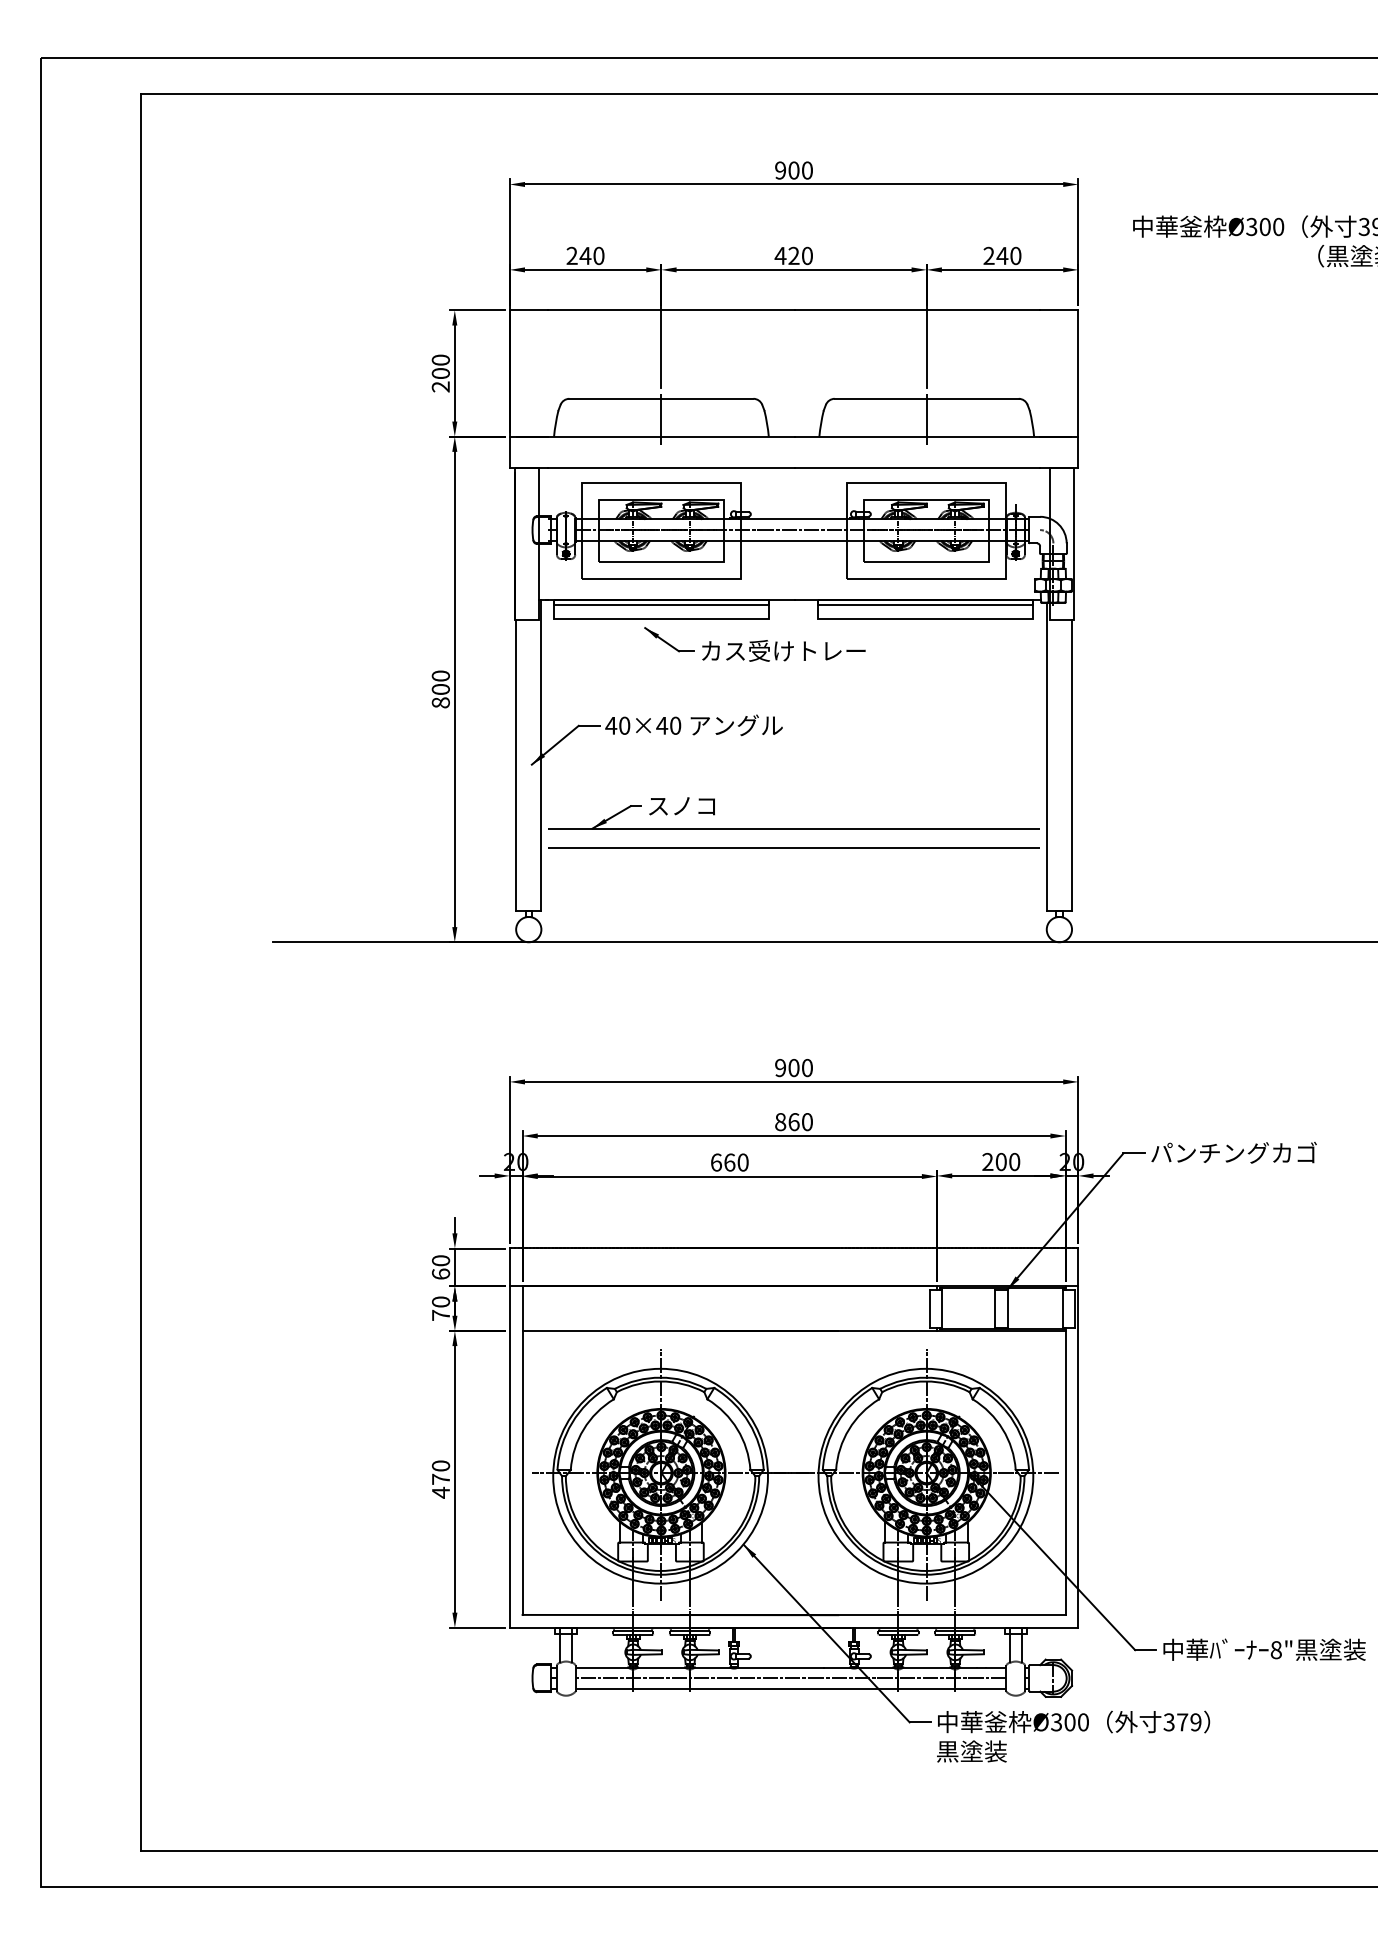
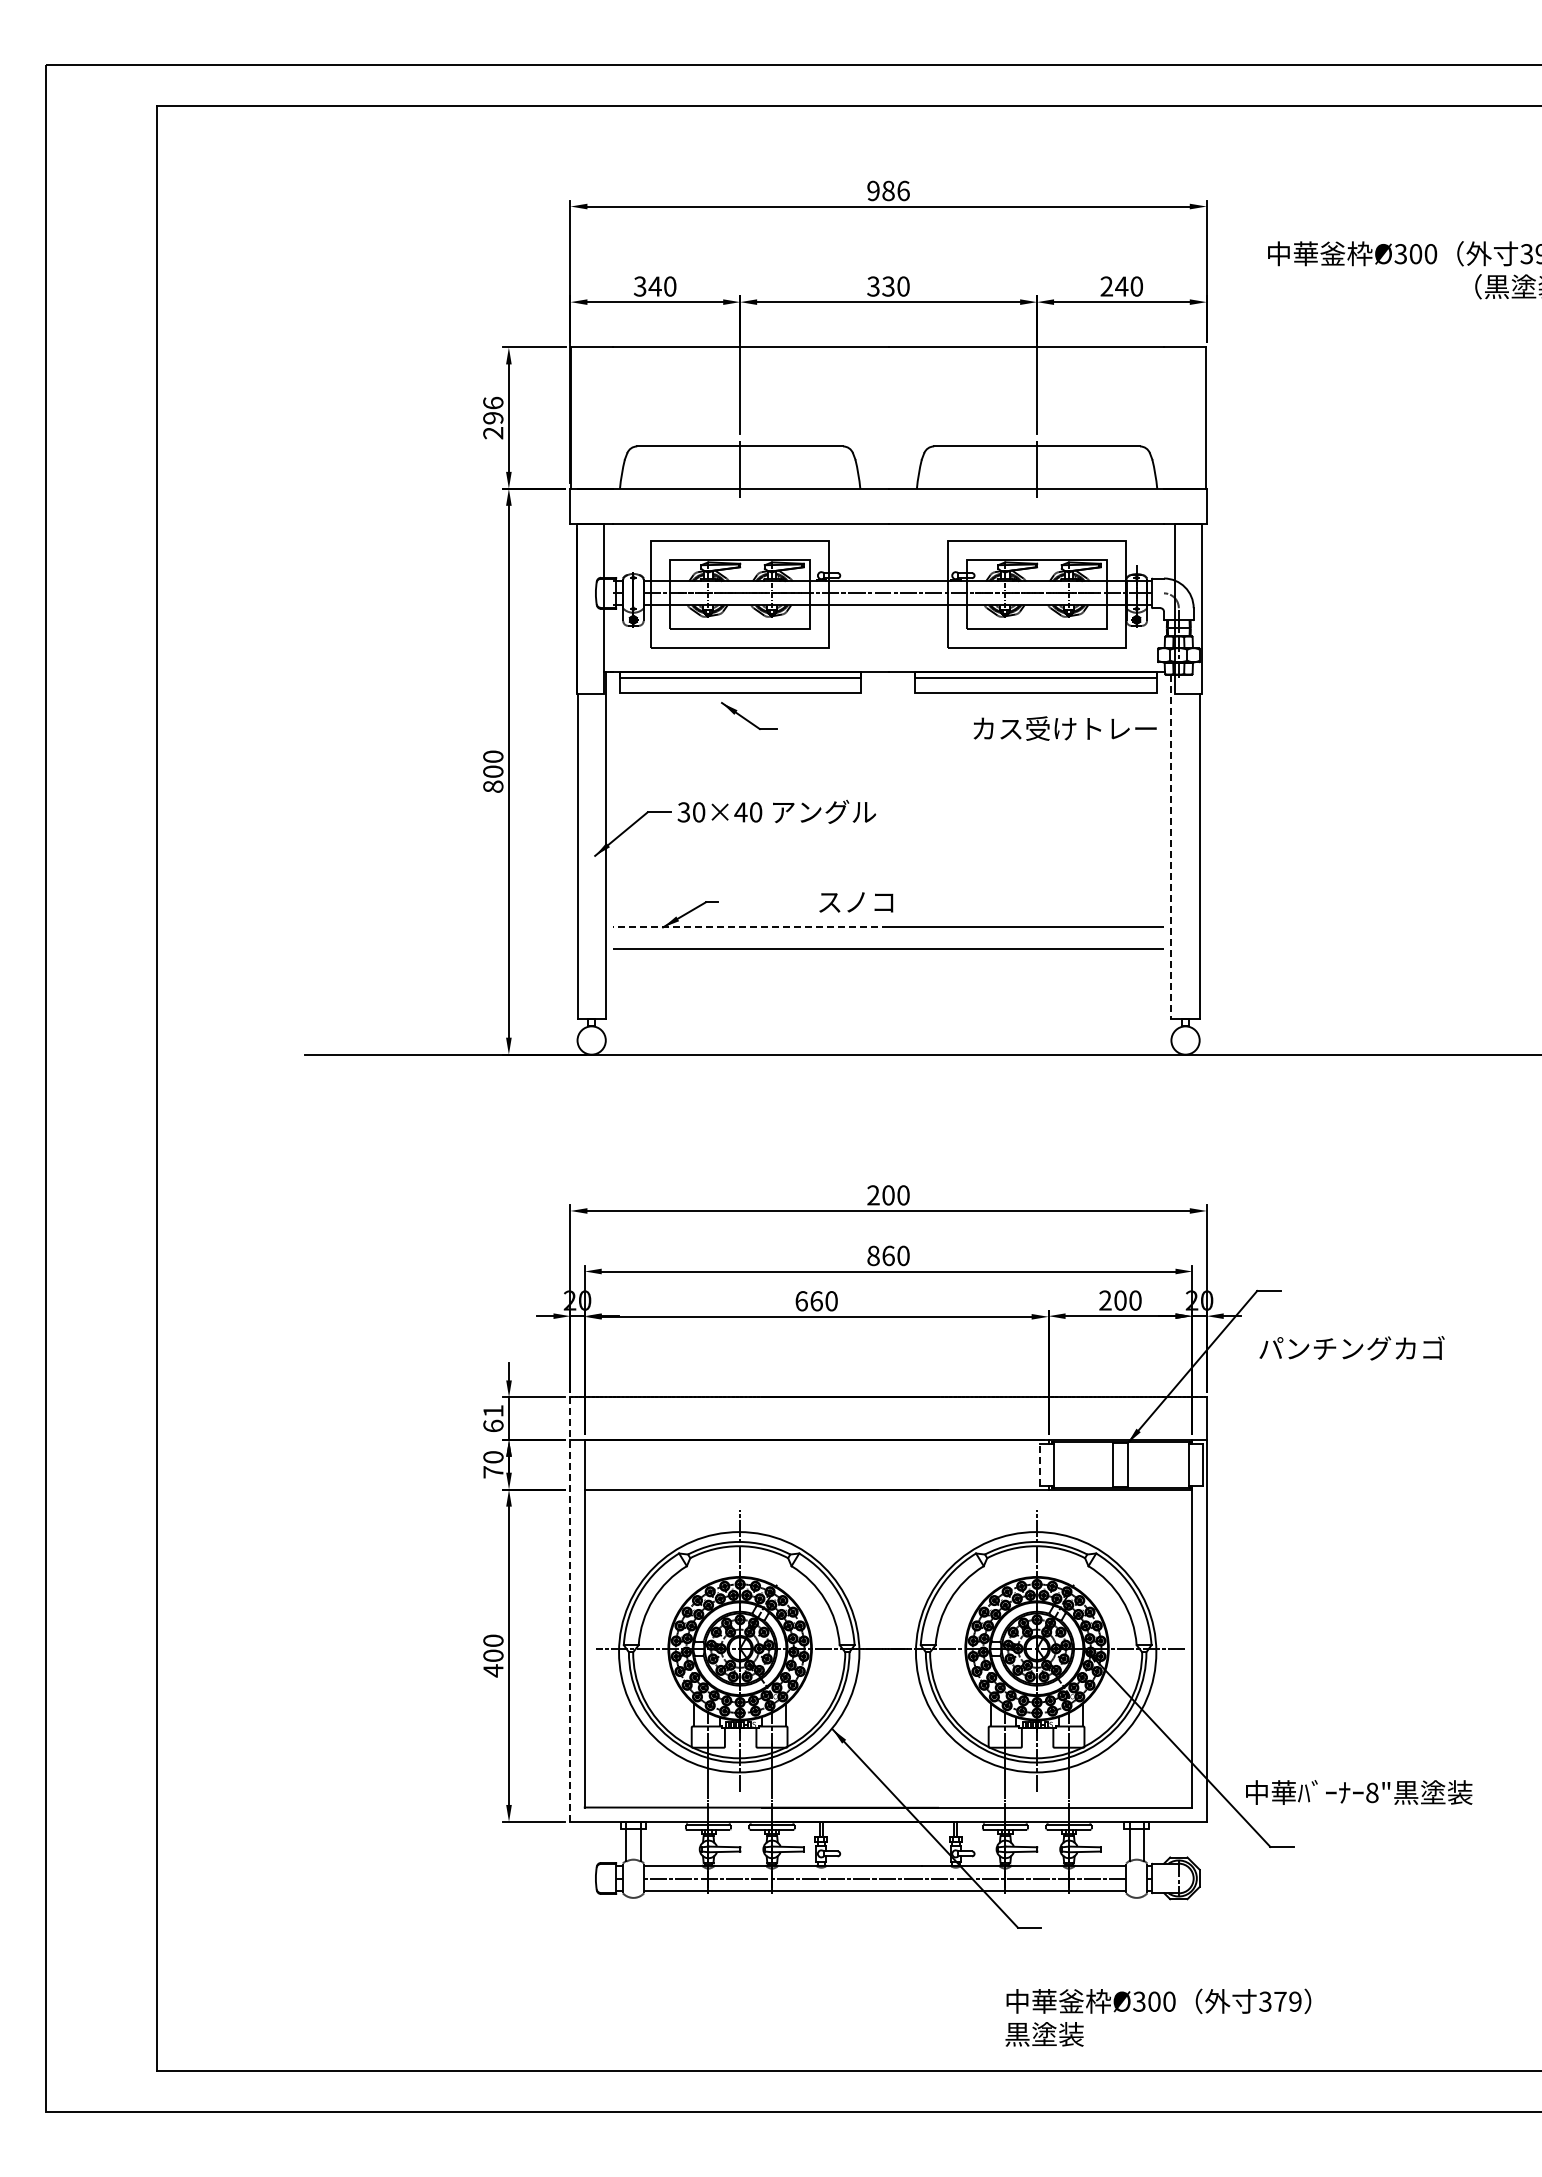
text: (800, 170) -> (895, 190), 900 -> 986
text: (571, 255) -> (639, 286), 240 -> 340
text: (786, 255) -> (880, 286), 420 -> 330
text: (441, 366) -> (493, 410), 200 -> 296
text: (783, 650) -> (1064, 728), moved
text: (610, 725) -> (683, 812), 40×40 -> 30×40
line: (1046, 757) -> (1171, 847), solid -> dashed
text: (682, 806) -> (856, 902), moved
line: (670, 828) -> (750, 927), solid -> dashed
text: (780, 1068) -> (873, 1195), 900 -> 200
text: (1233, 1152) -> (1351, 1348), moved
text: (441, 1261) -> (493, 1411), 60 -> 61
line: (929, 1308) -> (1040, 1464), solid -> dashed
line: (509, 1438) -> (570, 1610), solid -> dashed
text: (441, 1479) -> (493, 1655), 470 -> 400
text: (1264, 1649) -> (1359, 1792), moved
text: (1073, 1736) -> (1158, 2017), moved

